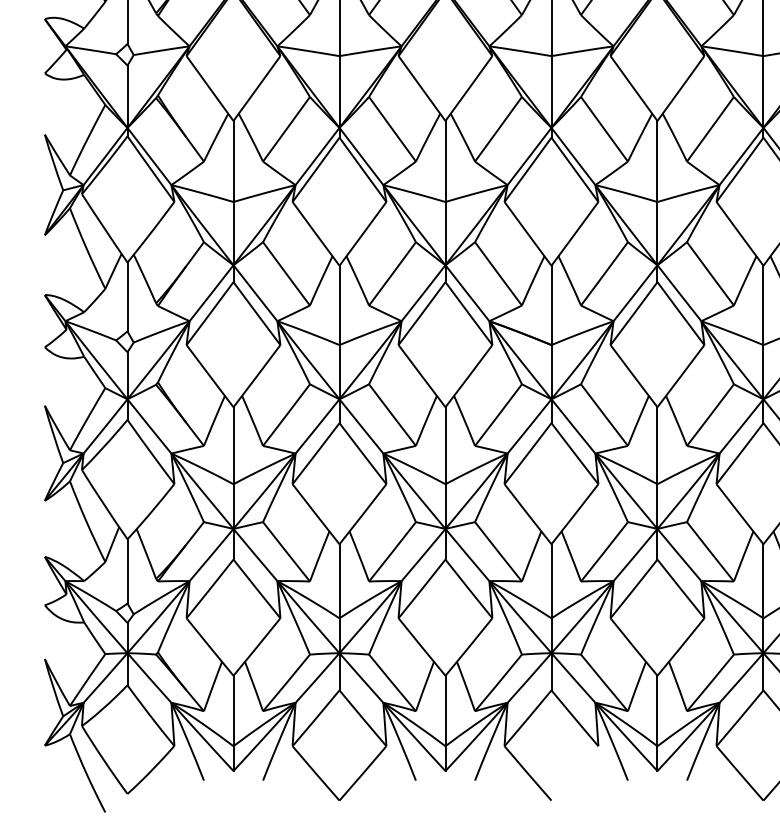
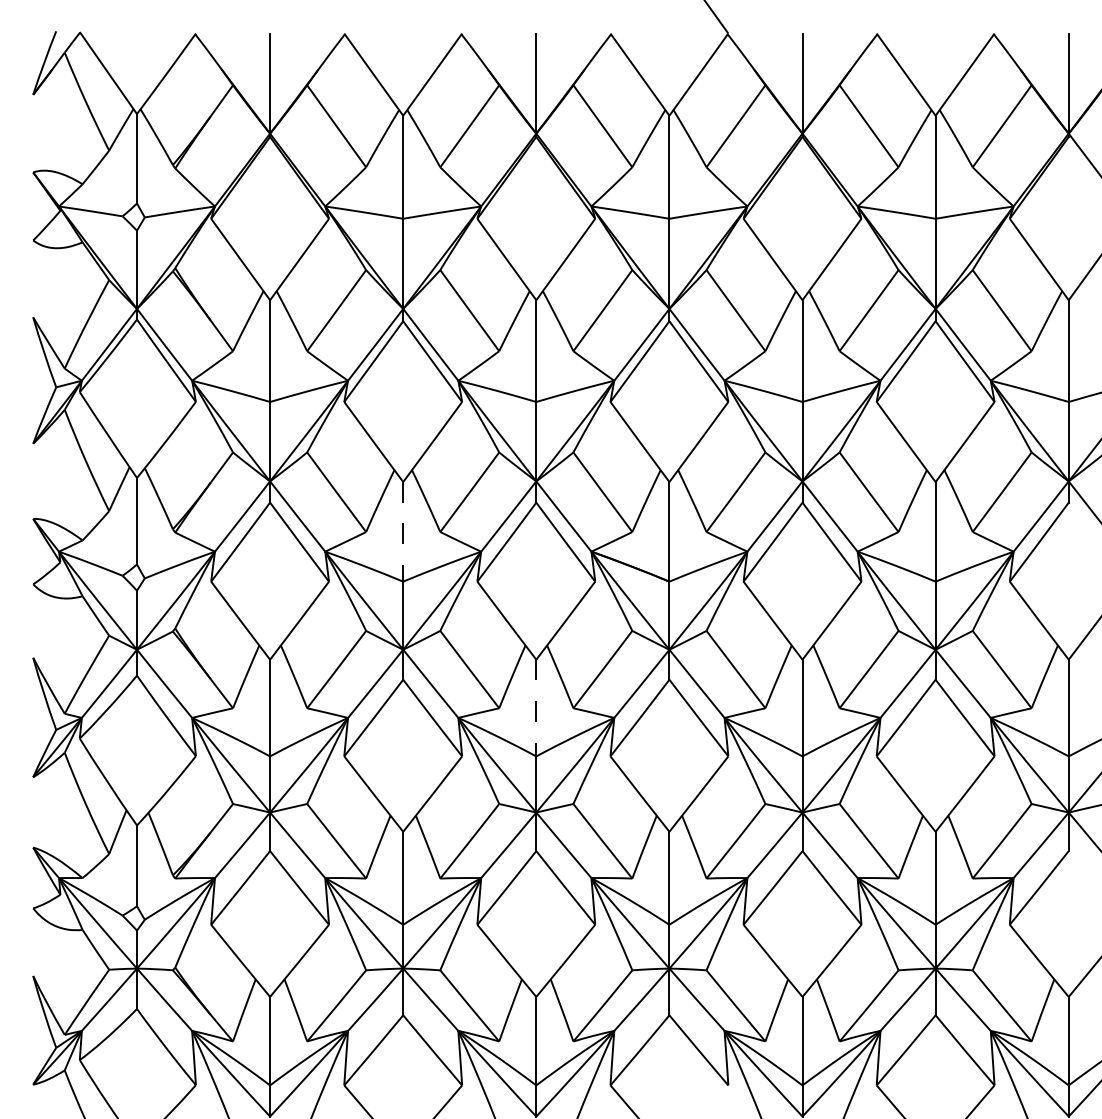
line: (339, 305) -> (403, 531), solid -> dashed
line: (445, 446) -> (536, 708), solid -> dashed

